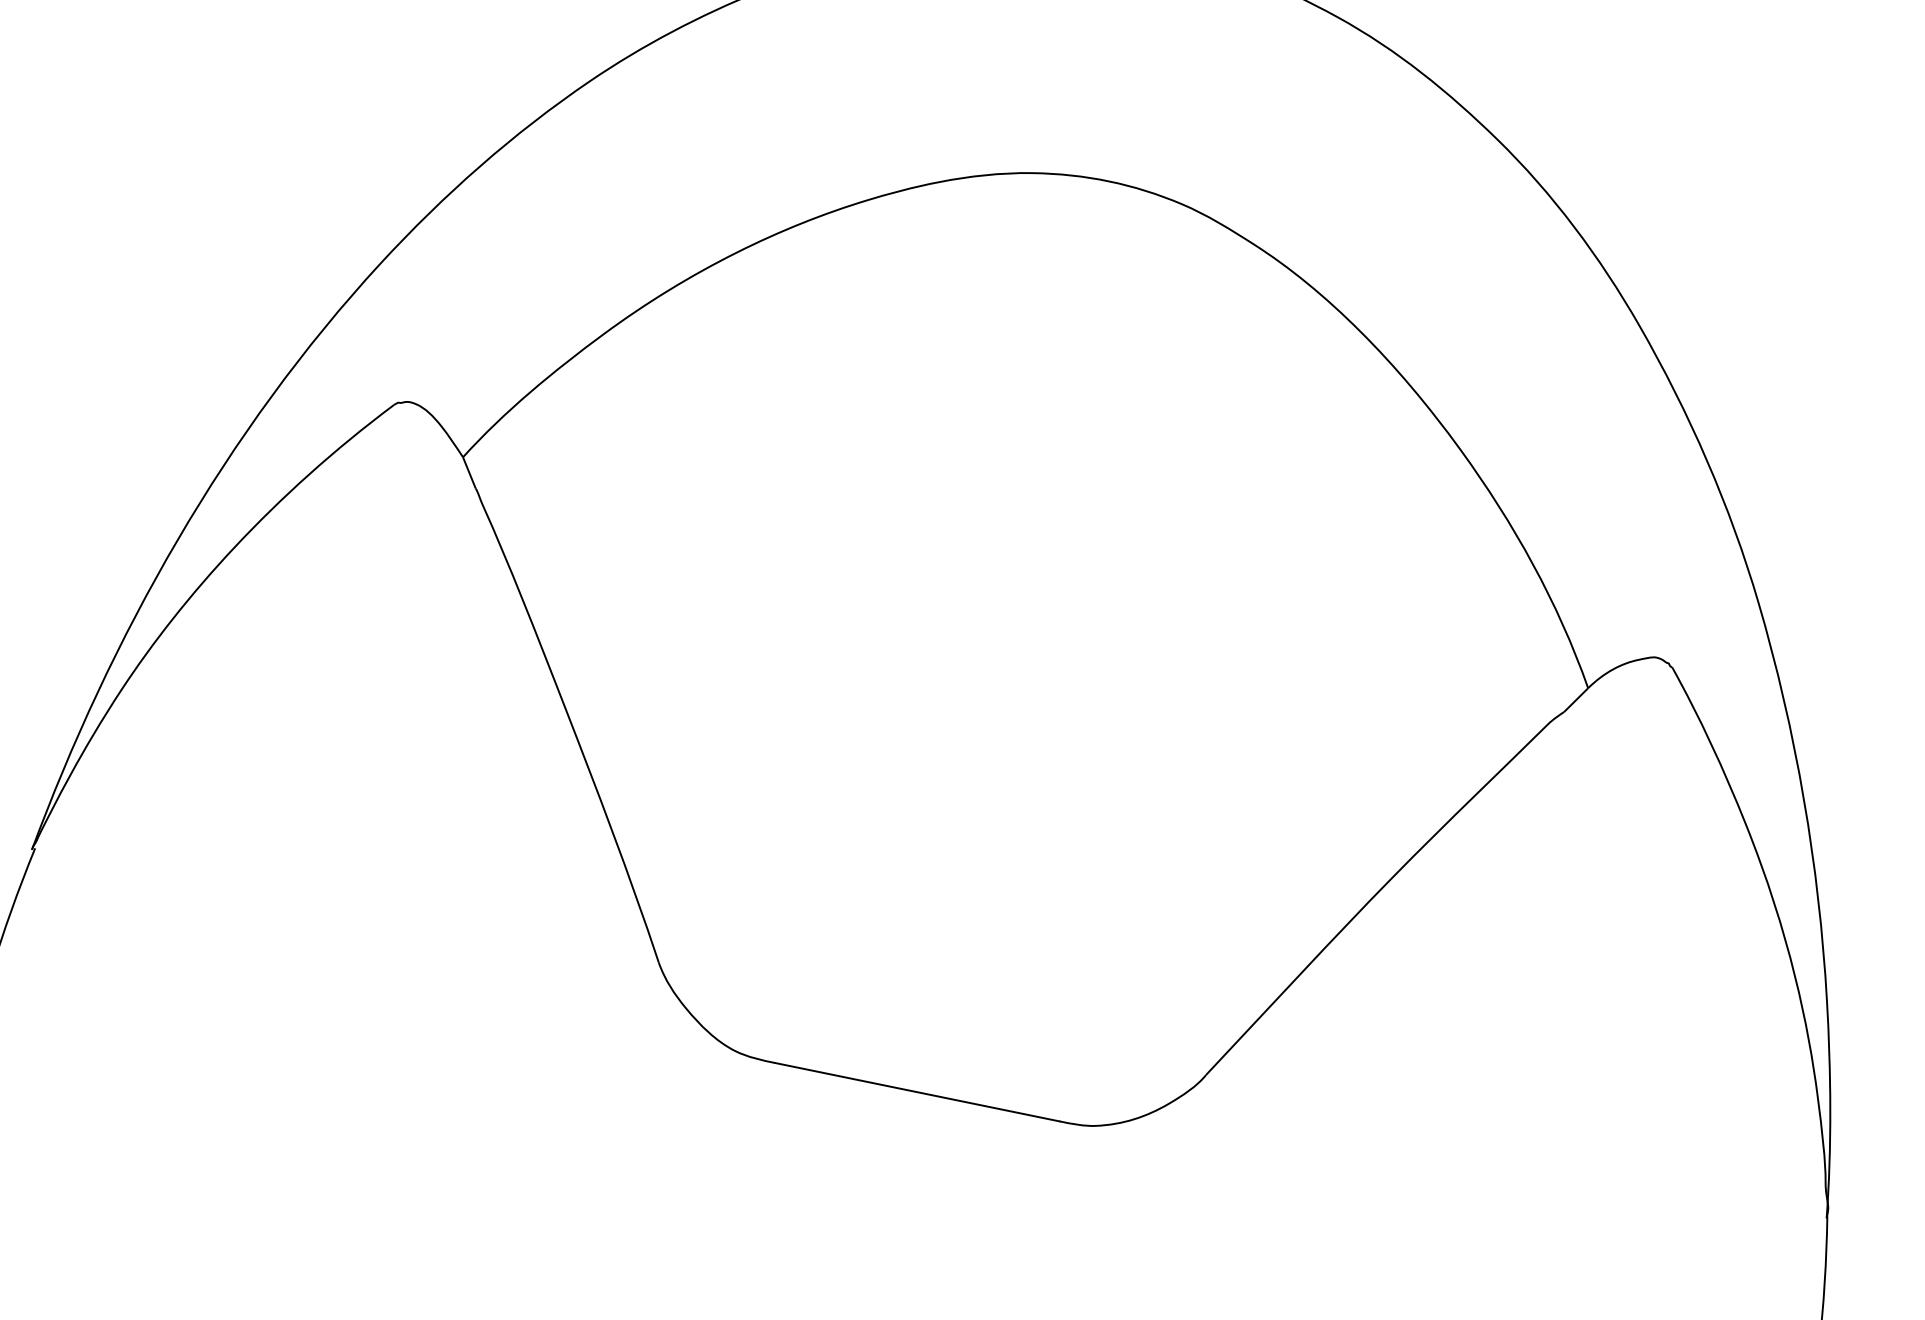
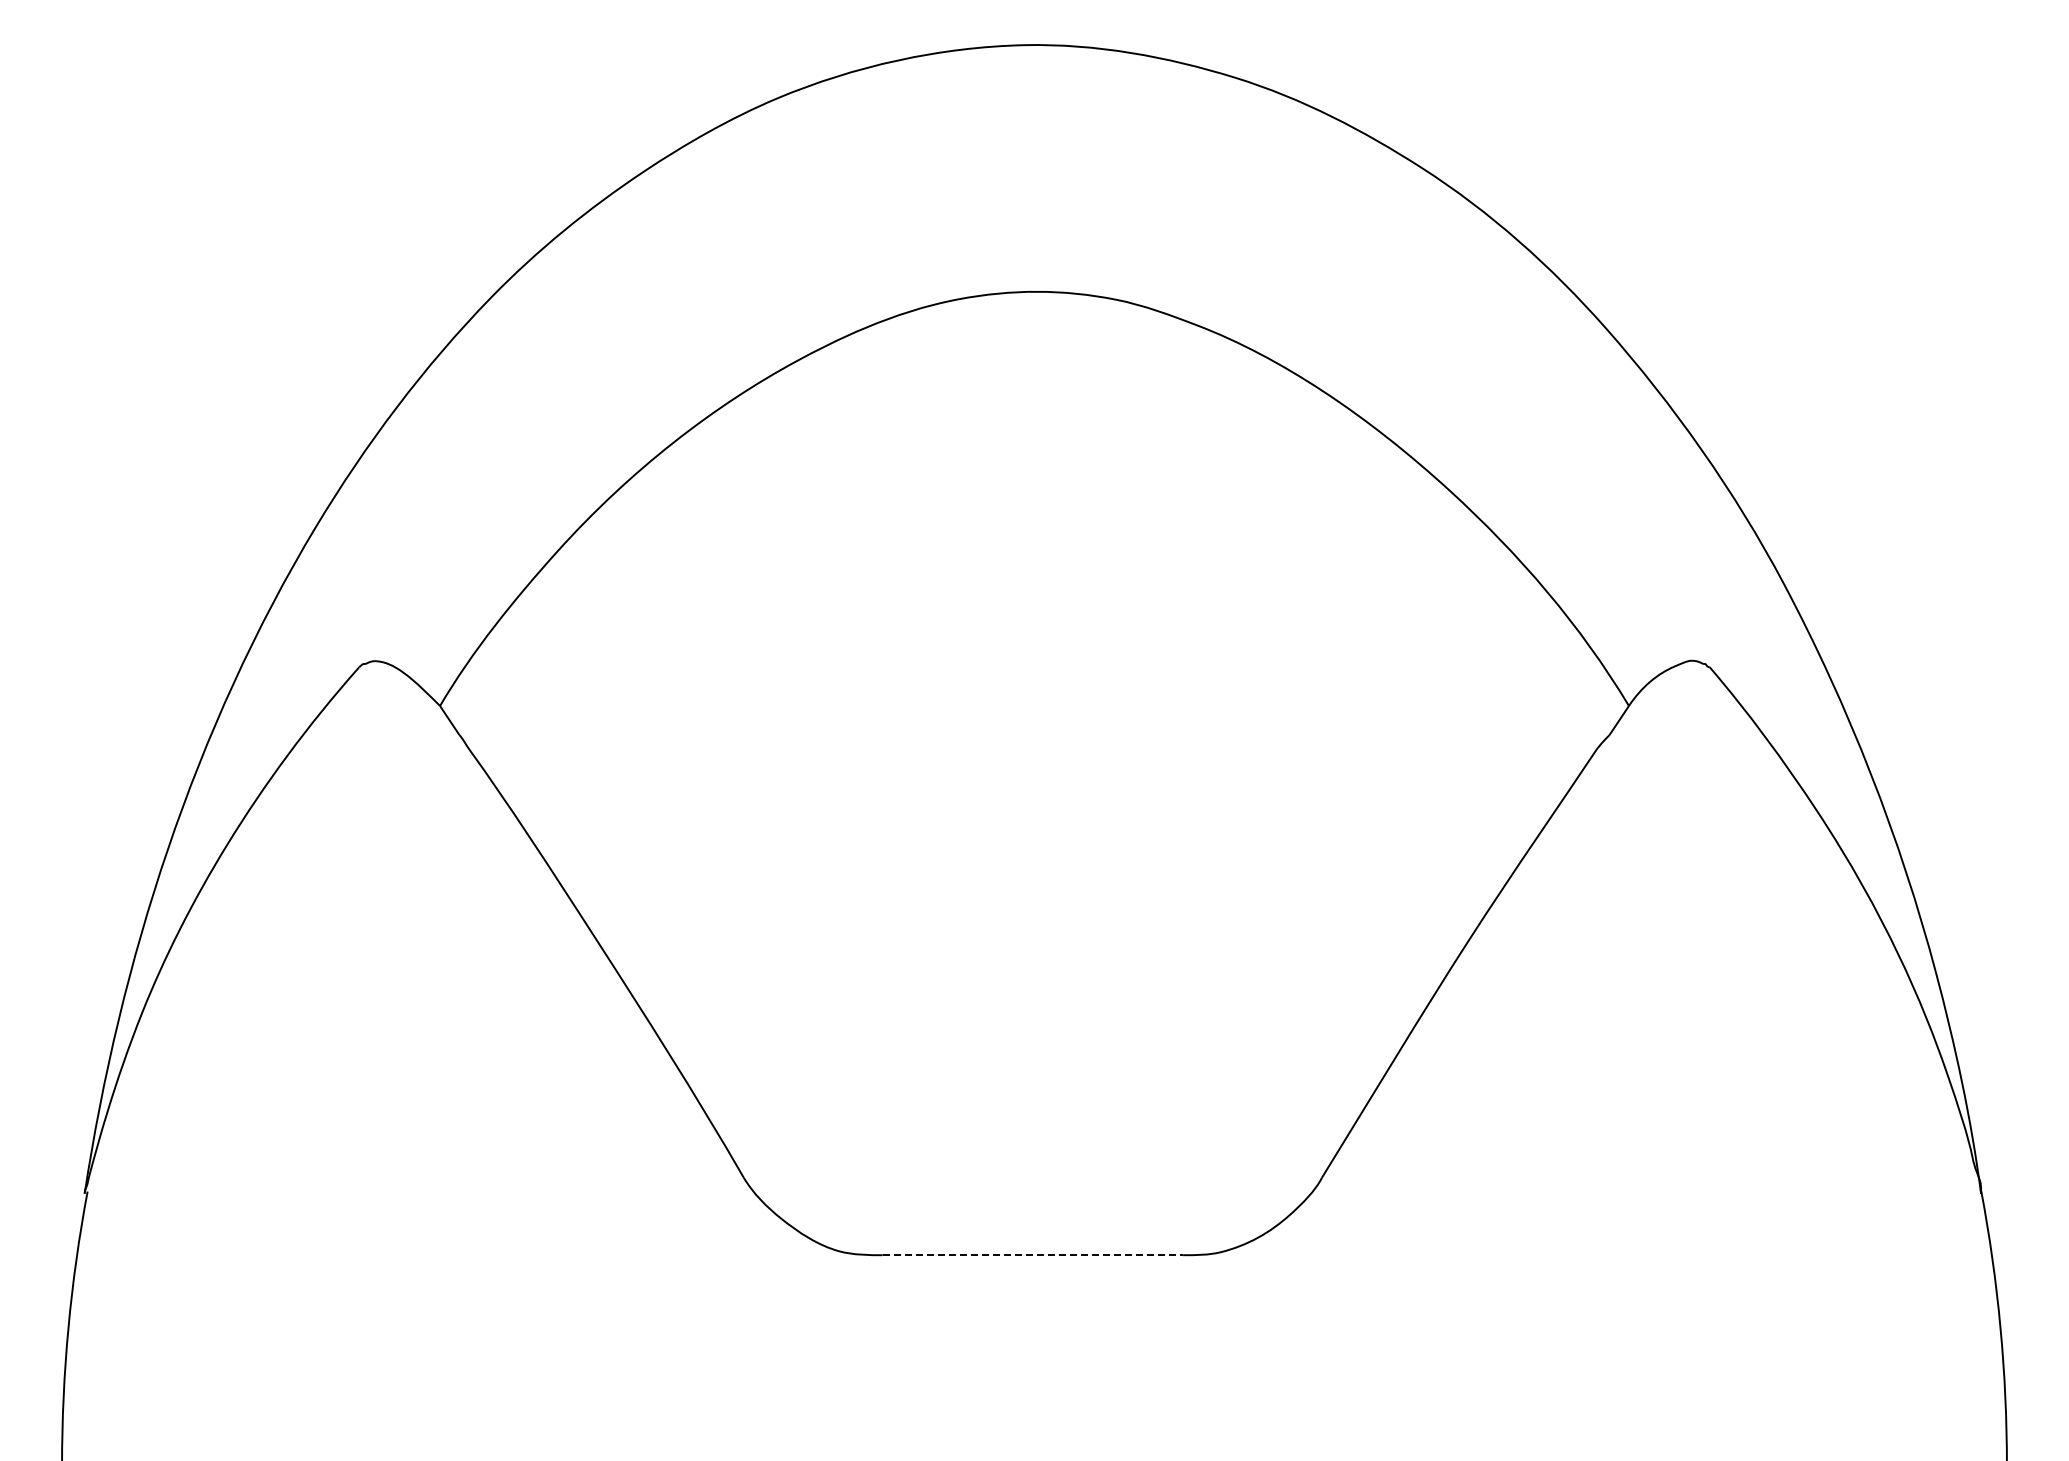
line: (917, 1092) -> (1033, 1255), solid -> dashed

